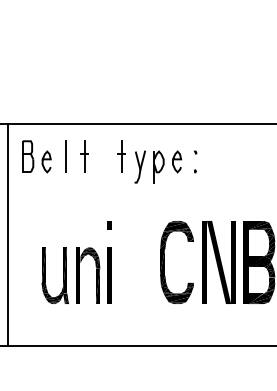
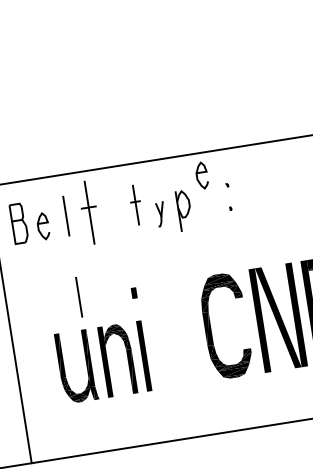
part: (84, 156) -> (89, 212), size x1.6
curve: (177, 160) -> (202, 173), moved
part: (139, 166) -> (160, 213), size x0.6
line: (65, 221) -> (78, 297), added

